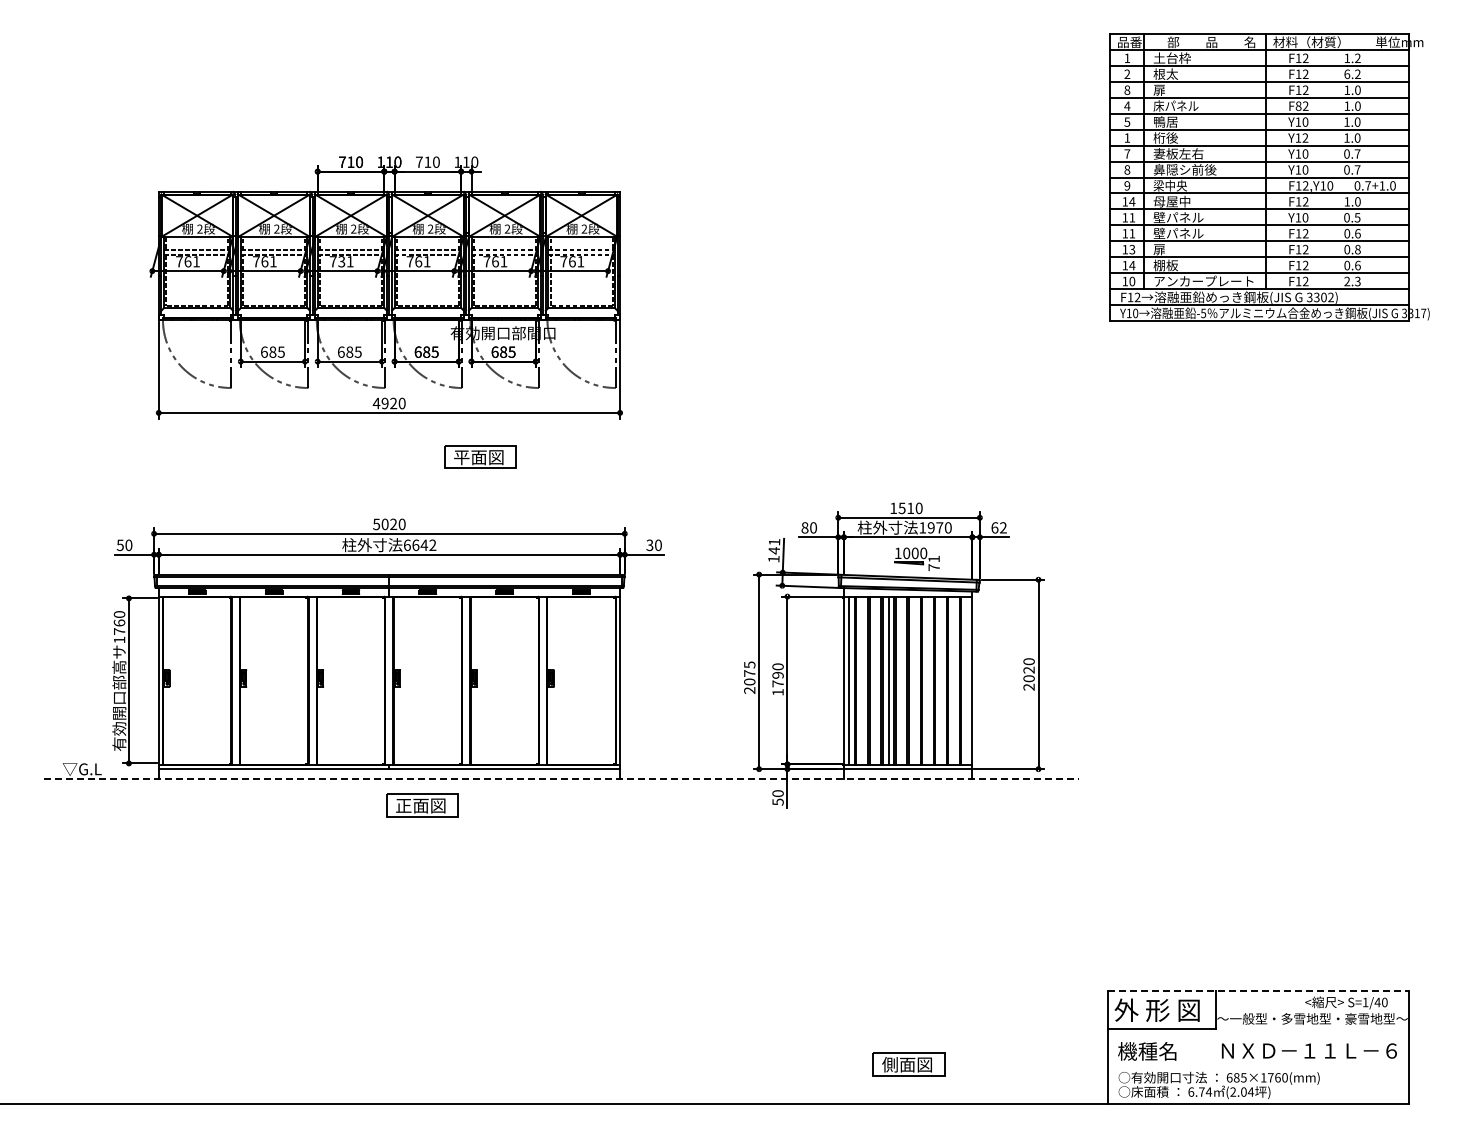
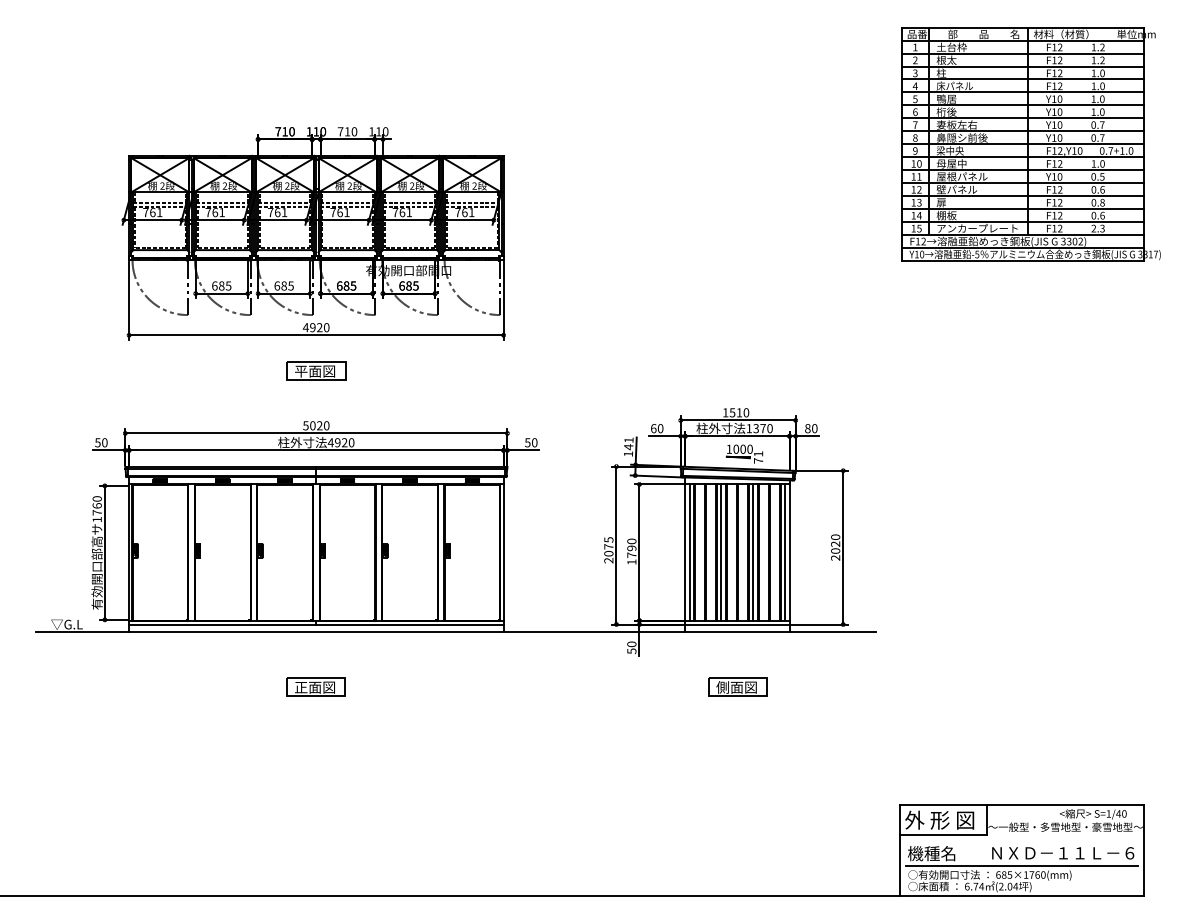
text: (1347, 74) -> (1094, 60), 6.2 -> 1.2
text: (1127, 89) -> (915, 72), 8 -> 3
text: (1159, 89) -> (941, 72), 扉 -> 柱
text: (1298, 105) -> (1054, 85), F82 -> F12
text: (1127, 137) -> (915, 111), 1 -> 6
text: (1305, 137) -> (1060, 111), Y12 -> Y10
text: (1132, 201) -> (919, 163), 14 -> 10
text: (1184, 217) -> (961, 176), 壁パネル -> 屋根パネル
text: (1132, 233) -> (919, 189), 11 -> 12
text: (341, 261) -> (277, 212), 731 -> 761
text: (1132, 281) -> (919, 228), 10 -> 15
part: (480, 456) -> (316, 370), moved
text: (804, 527) -> (653, 428), 80 -> 60
text: (930, 527) -> (755, 428), 1970 -> 1370
text: (998, 527) -> (810, 428), 62 -> 80
text: (649, 544) -> (527, 442), 30 -> 50
text: (419, 545) -> (340, 442), 6642 -> 4920
line: (927, 680) -> (753, 552), added
line: (967, 680) -> (785, 552), added
line: (561, 778) -> (456, 632), dashed -> solid
part: (422, 805) -> (316, 687), moved
line: (1259, 991) -> (1022, 804), dashed -> solid
part: (908, 1064) -> (737, 687), moved
line: (1258, 1066) -> (1021, 865), added

